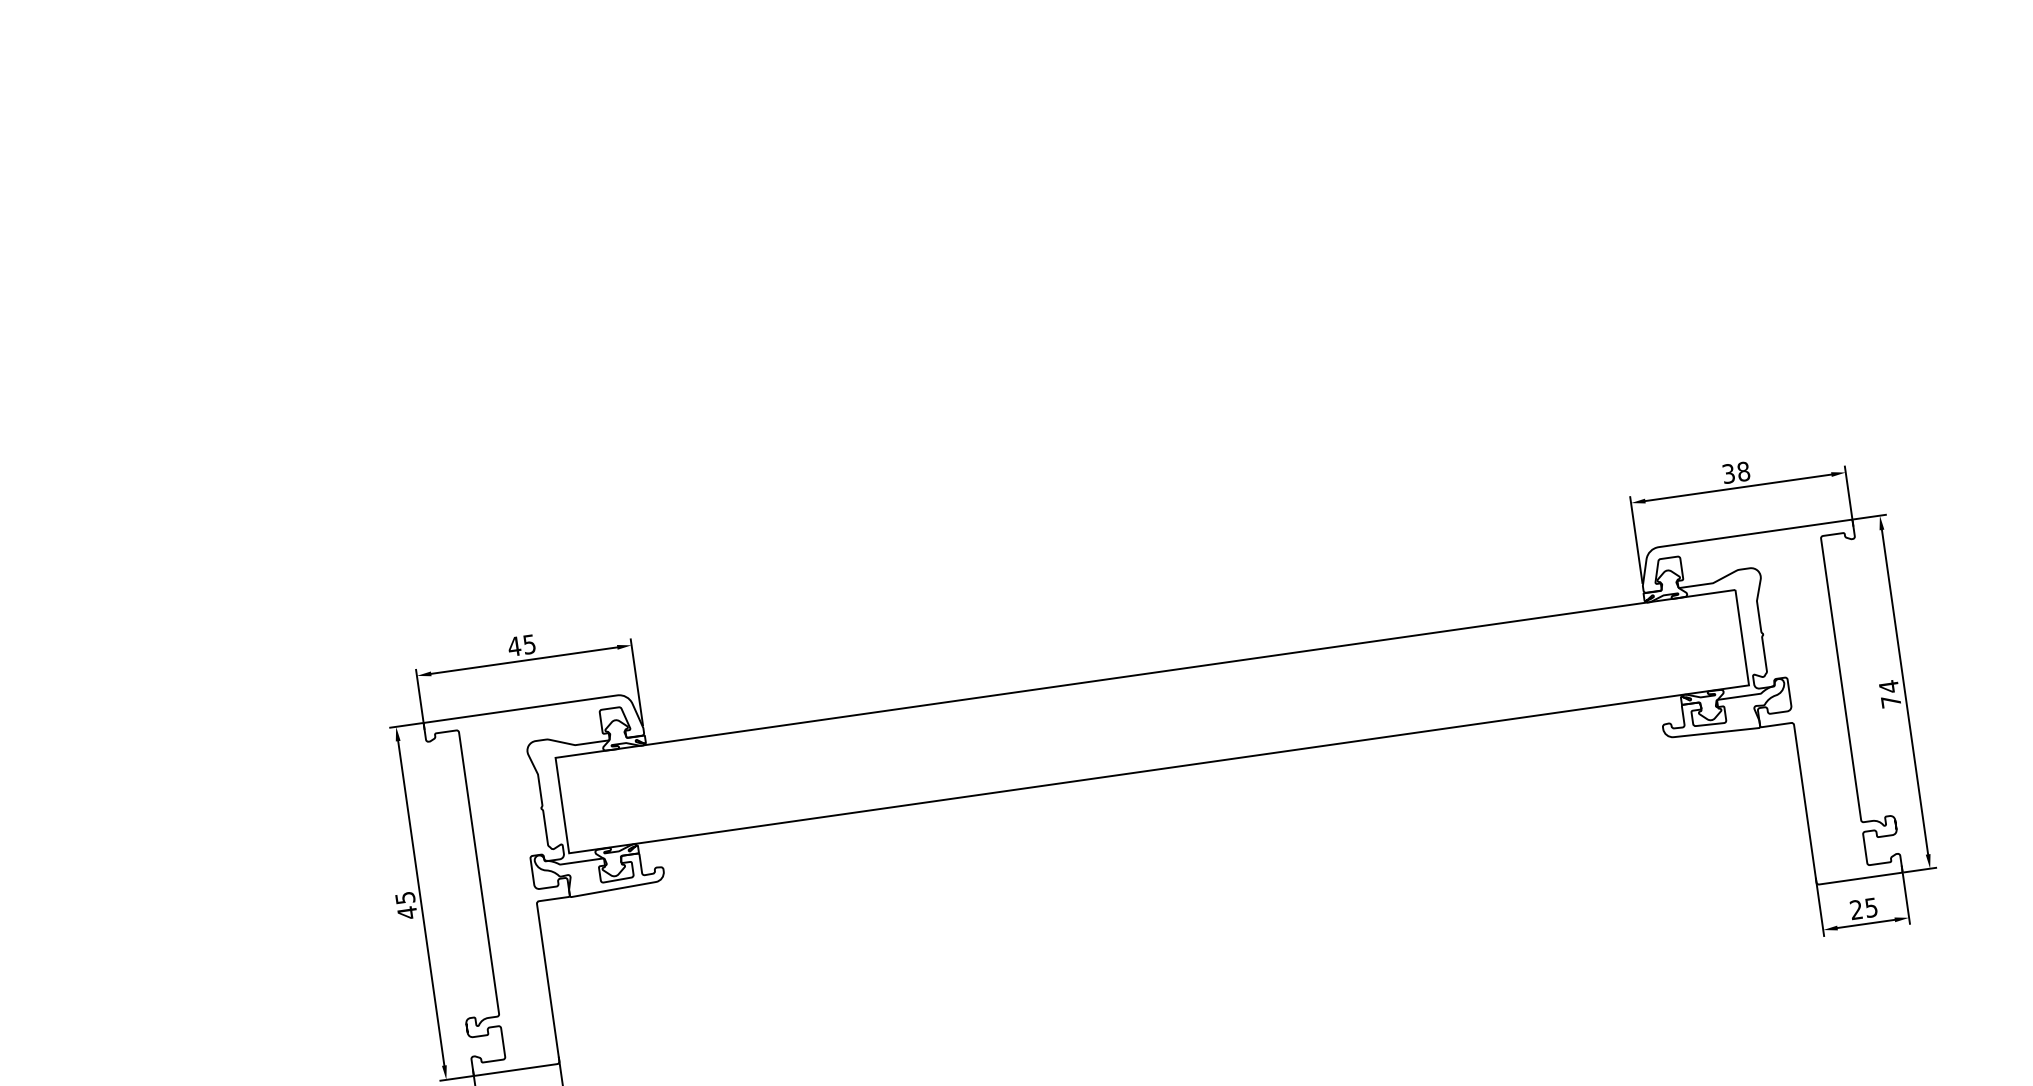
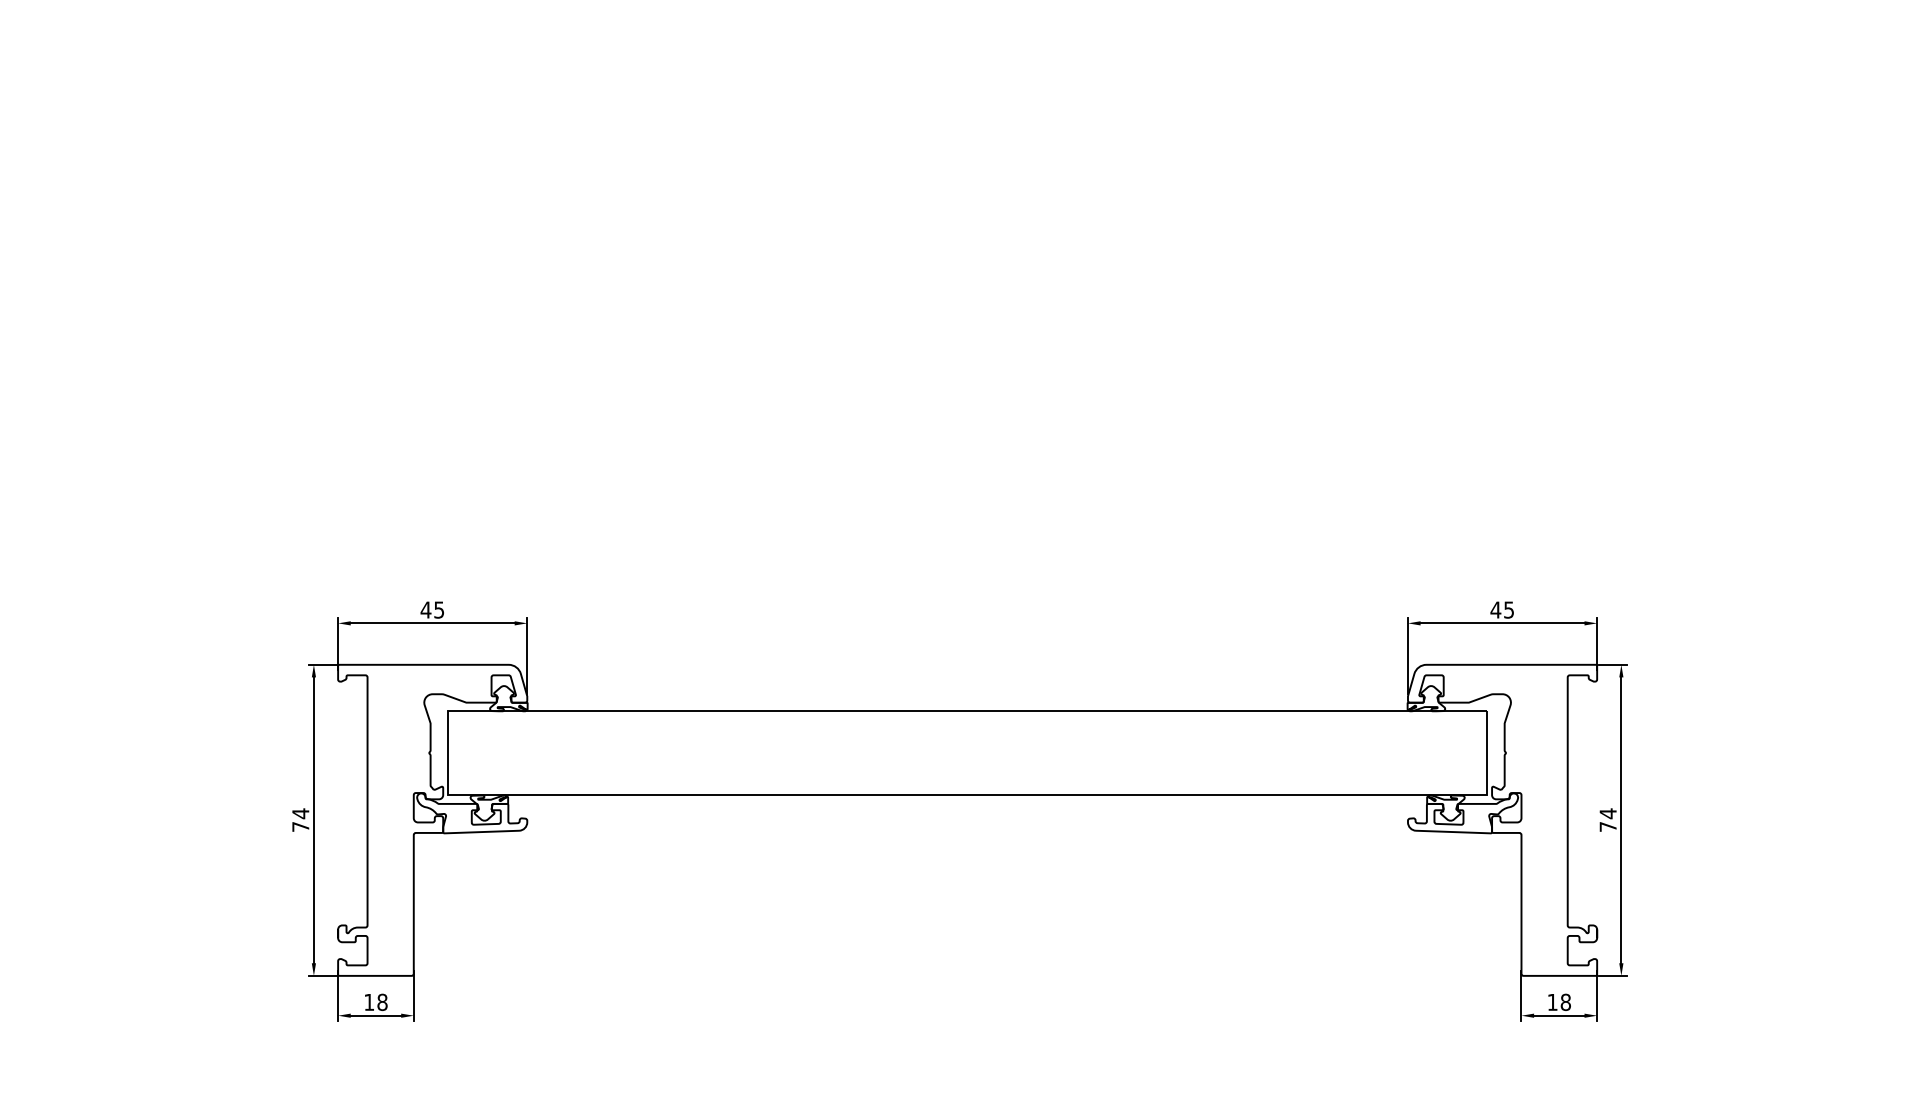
text: (1736, 472) -> (1502, 609), 38 -> 45
text: (406, 905) -> (300, 820), 45 -> 74
text: (1862, 907) -> (1558, 1001), 25 -> 18

